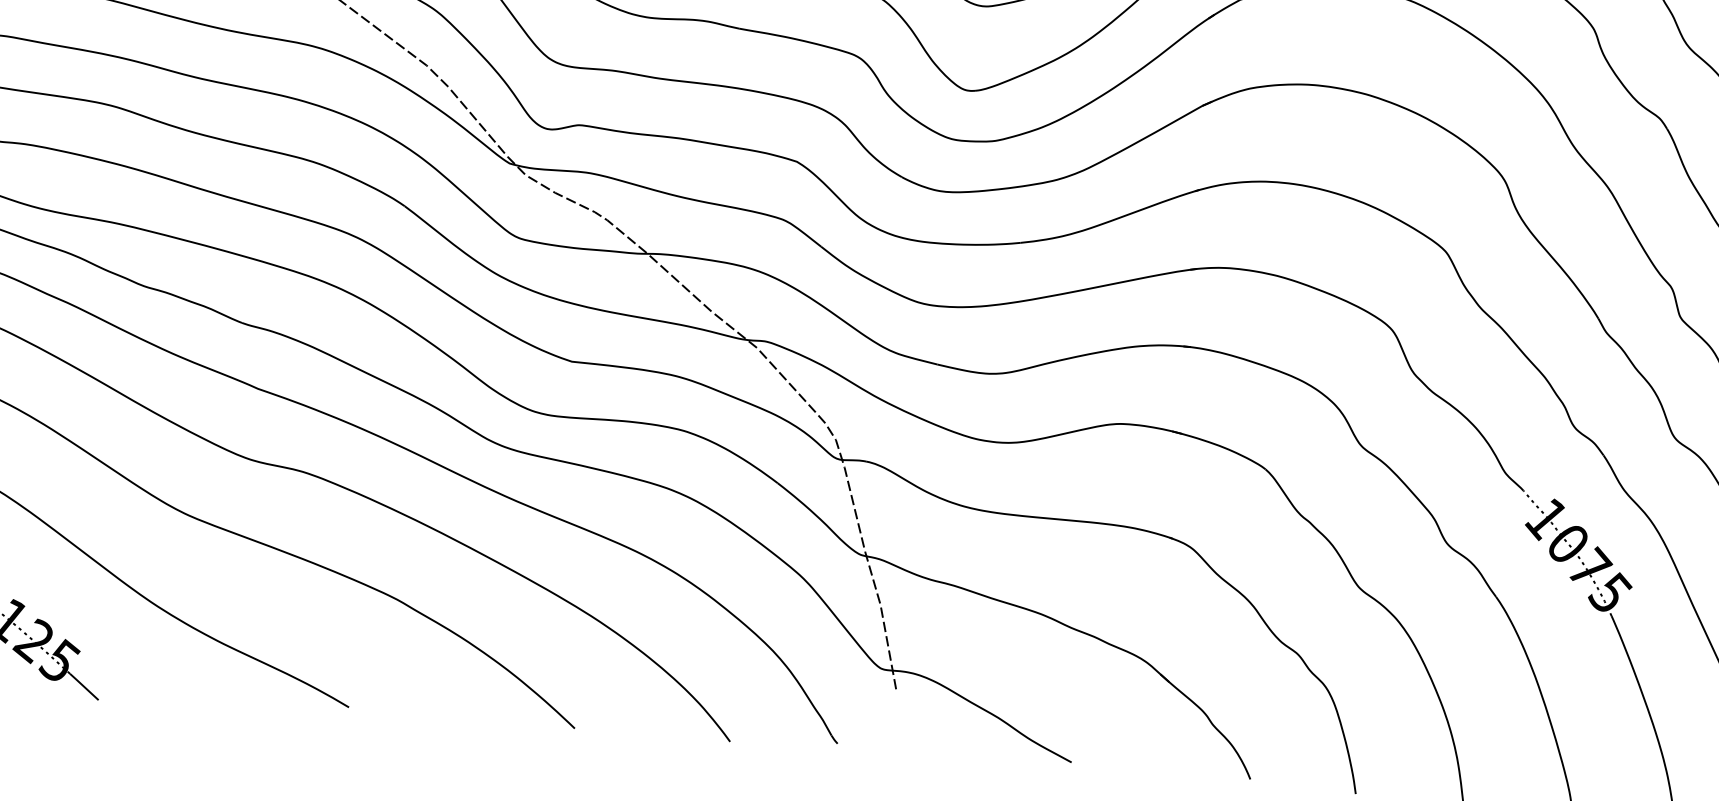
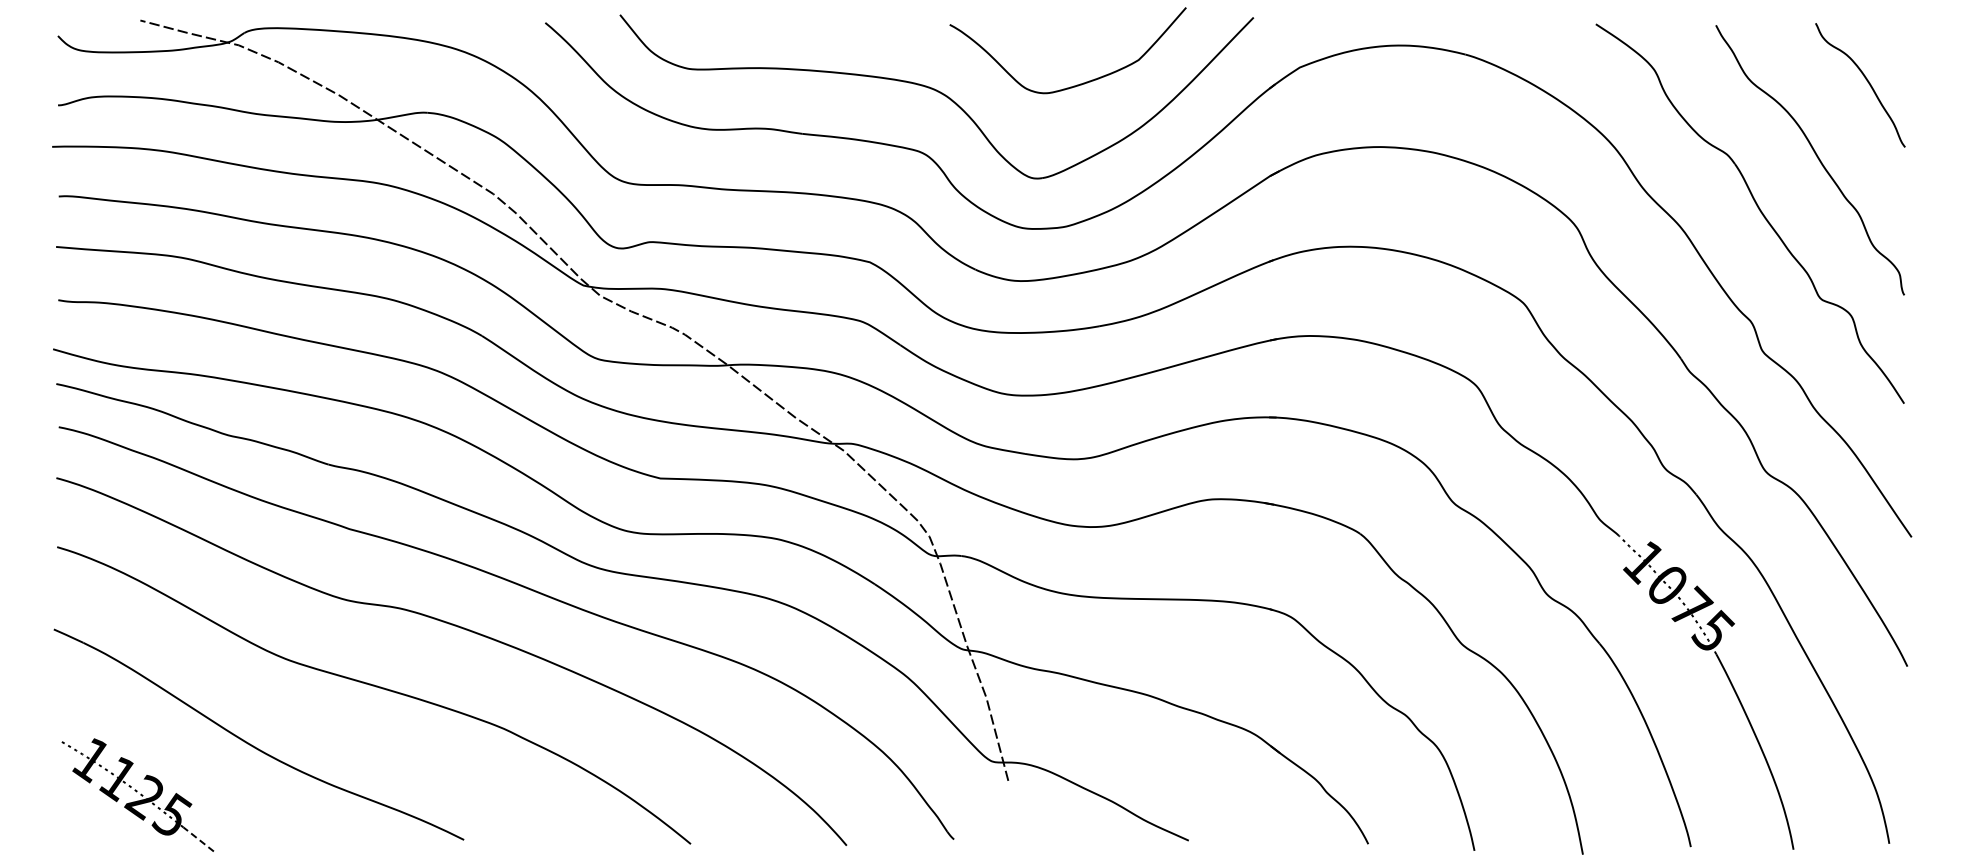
line: (83, 685) -> (197, 838), solid -> dashed

